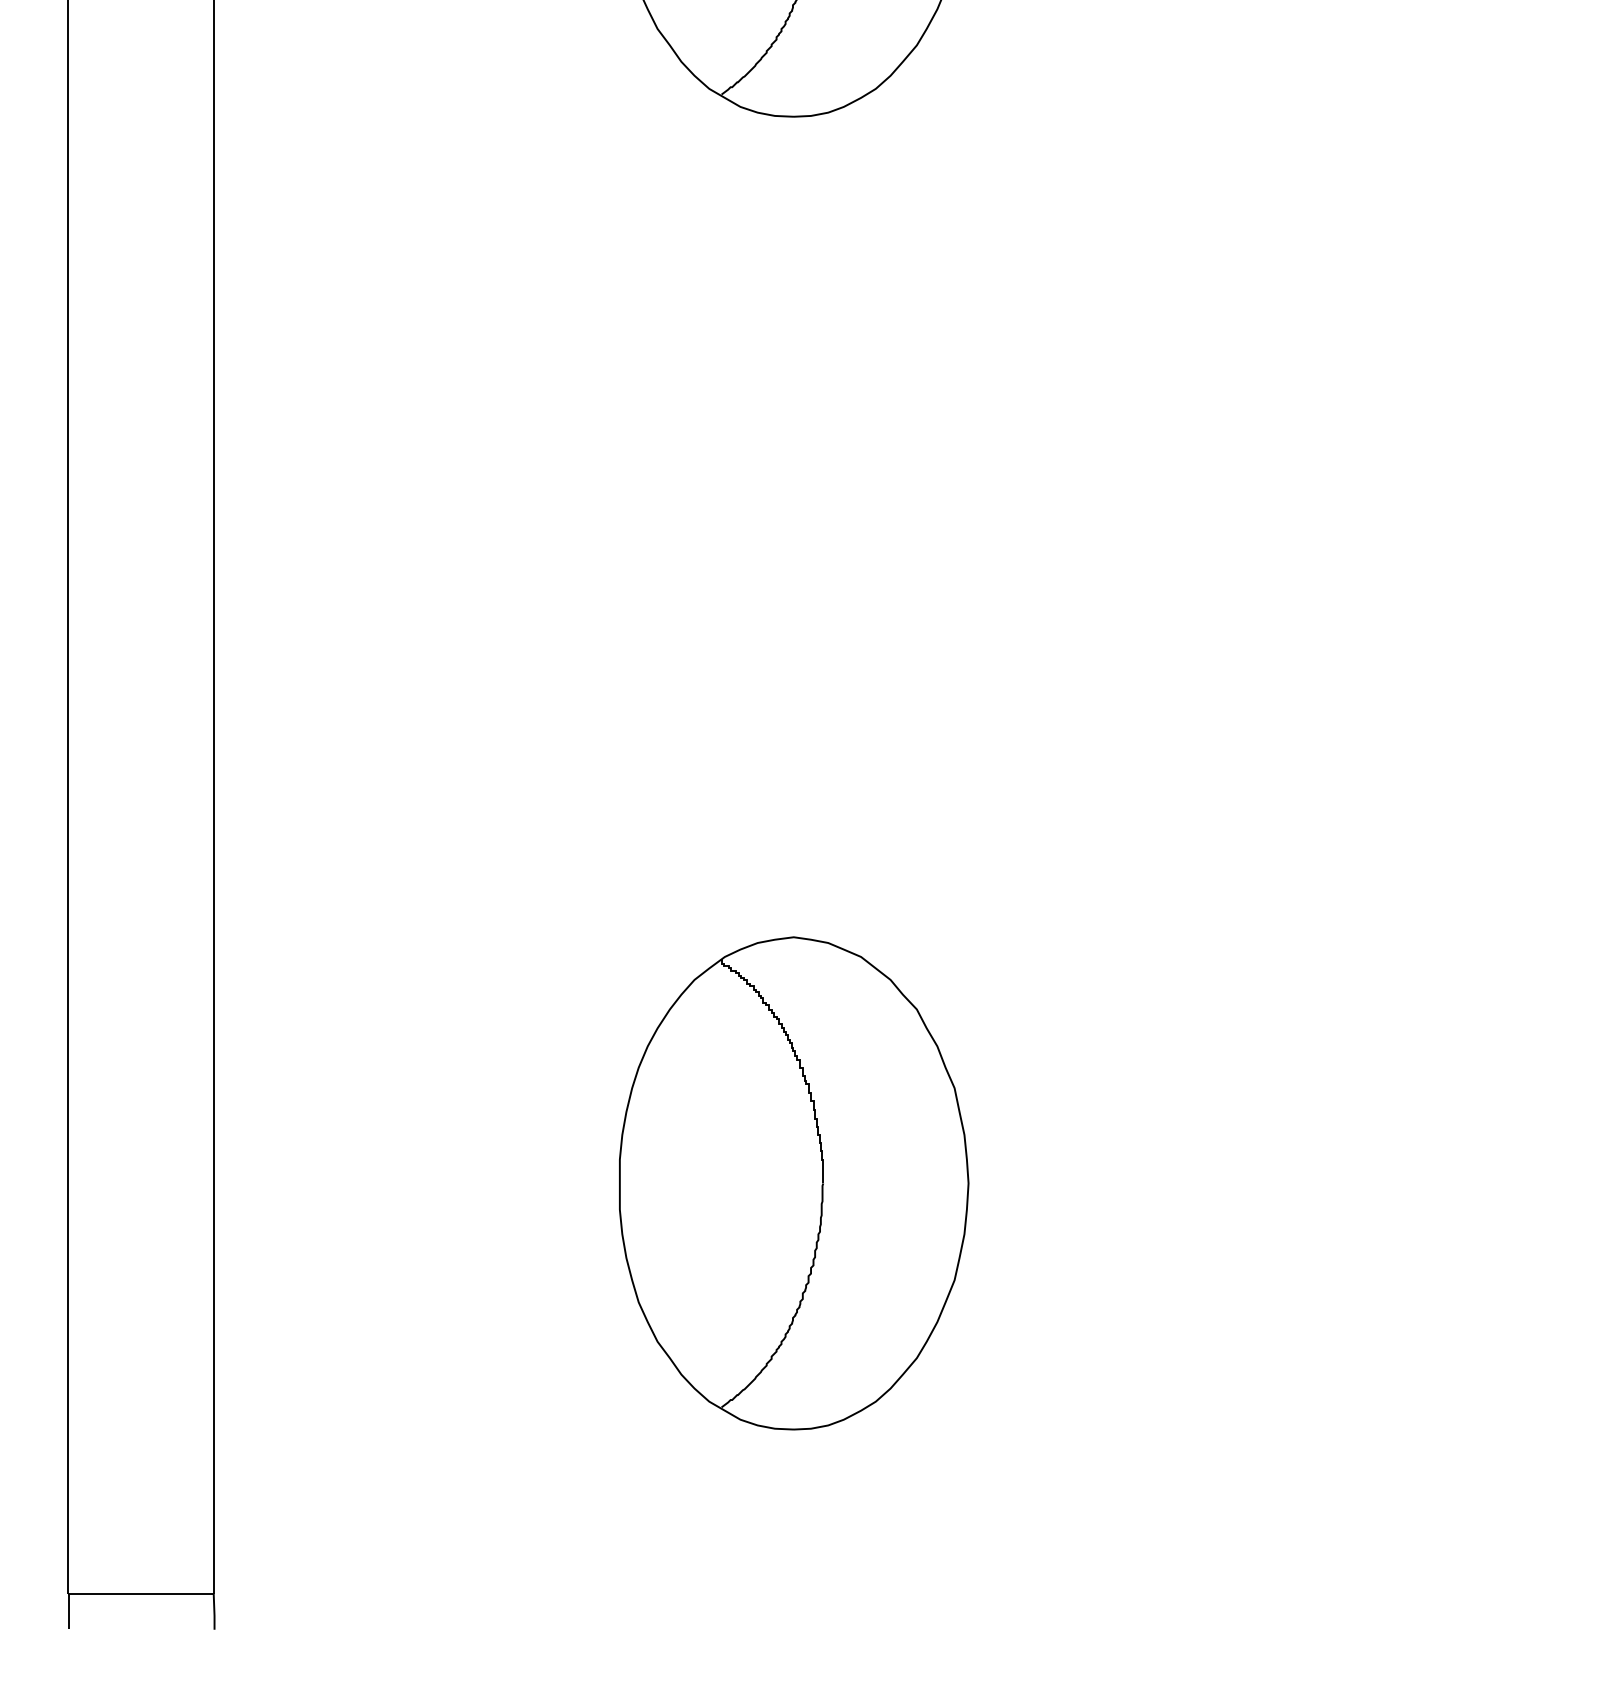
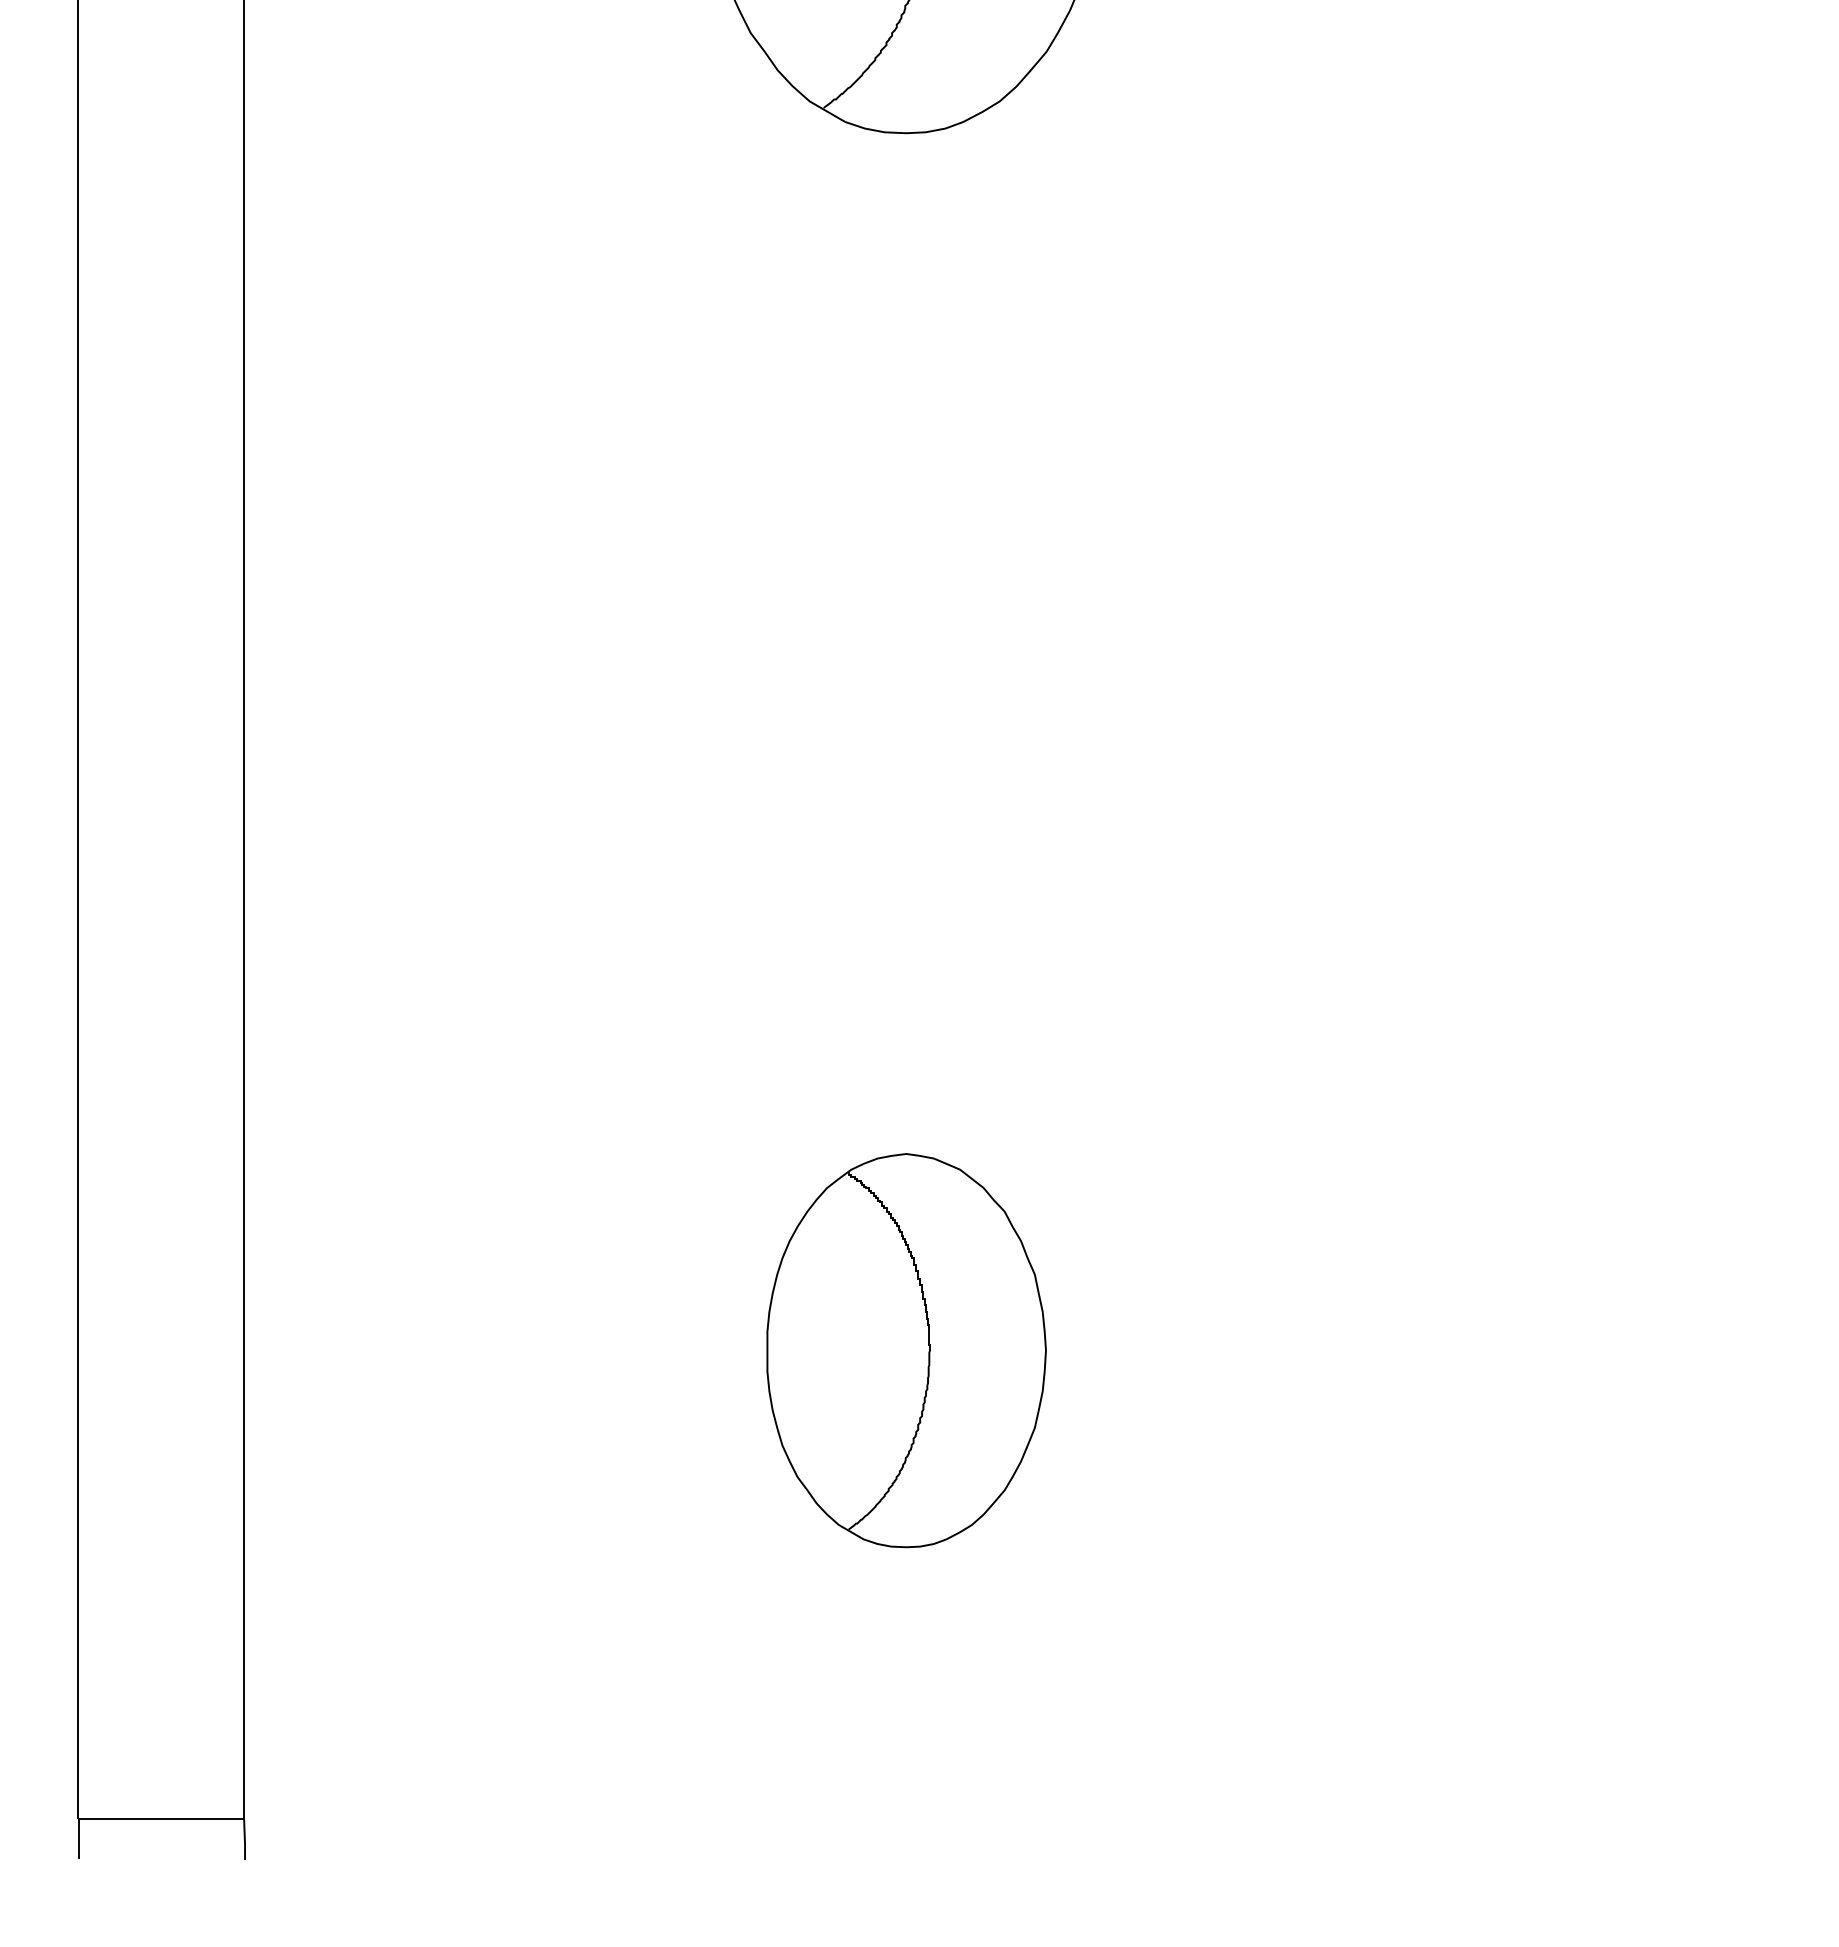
part: (794, 1183) -> (906, 1350), size x0.7

